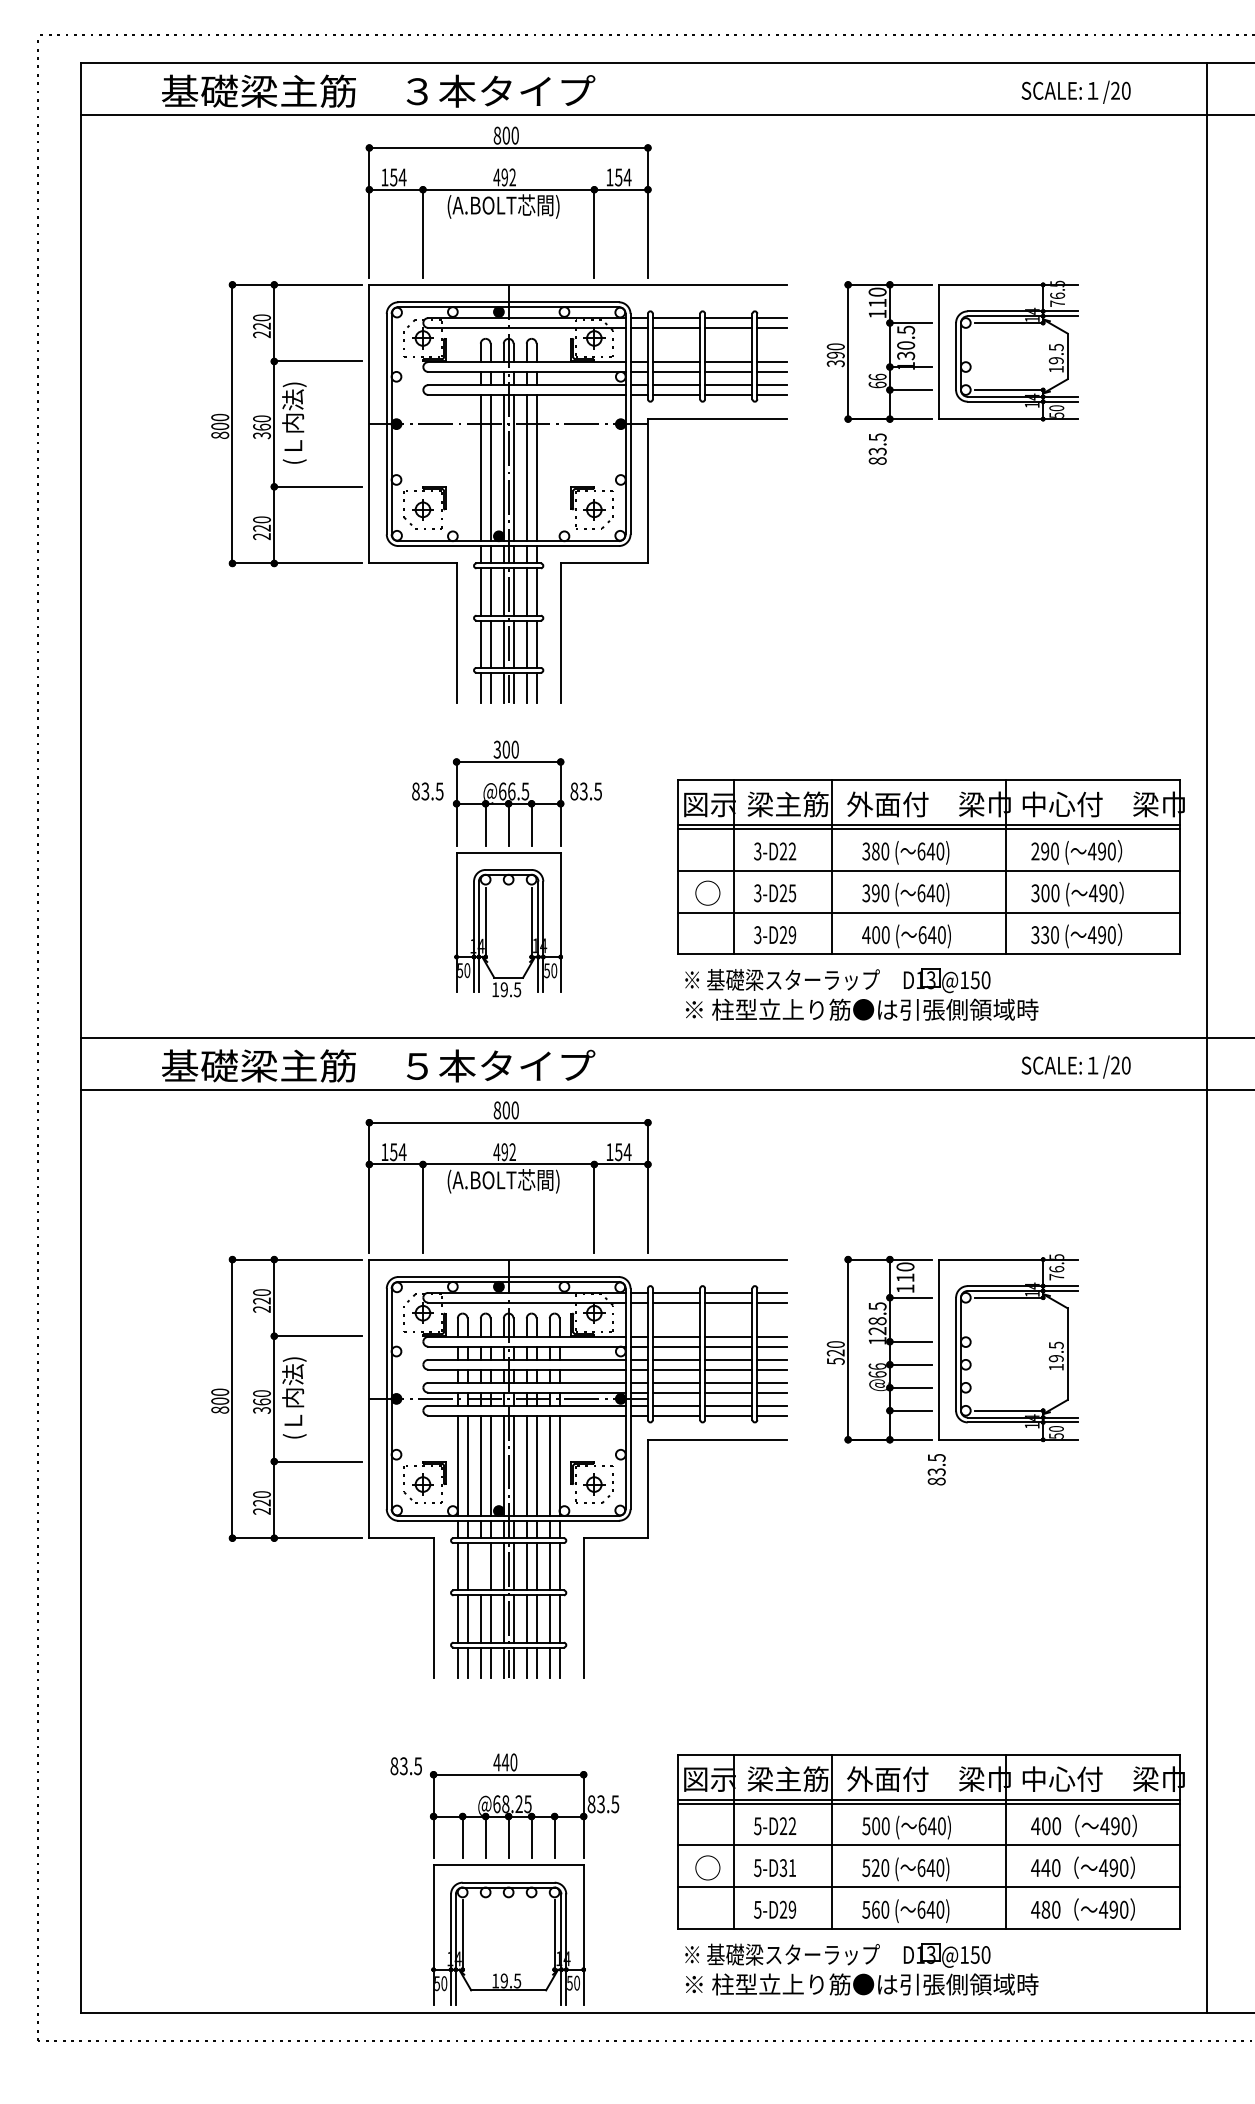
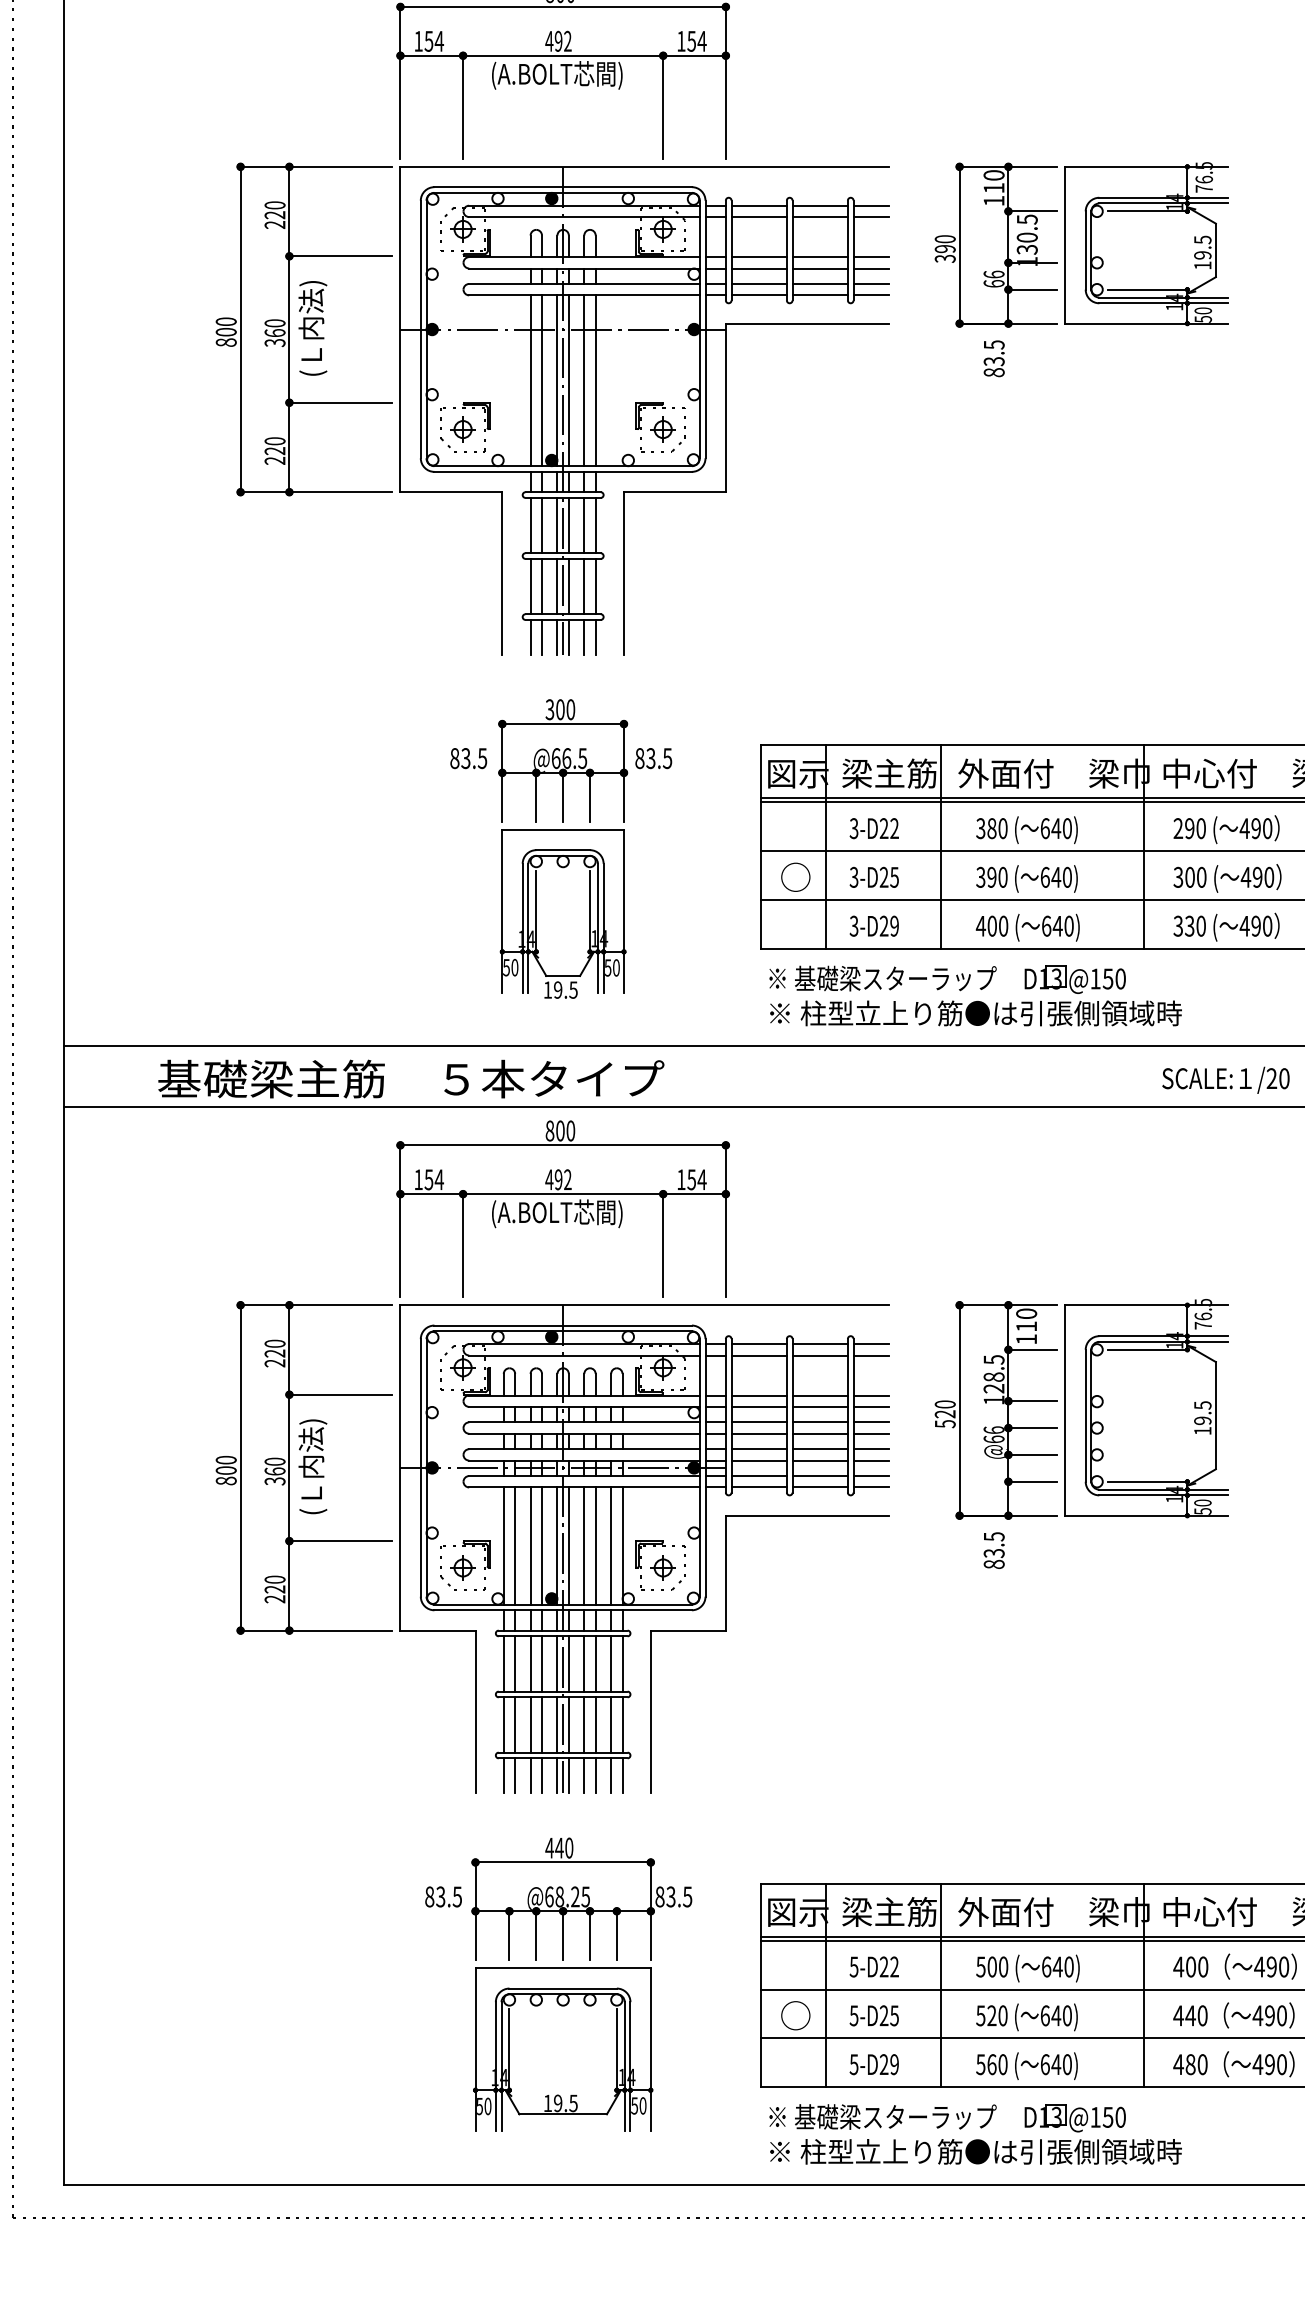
text: (936, 1469) -> (993, 1550), moved
line: (480, 1566) -> (530, 1663), added
text: (787, 1868) -> (888, 2016), 5-D31 -> 5-D25
part: (524, 1879) -> (581, 1984), moved

